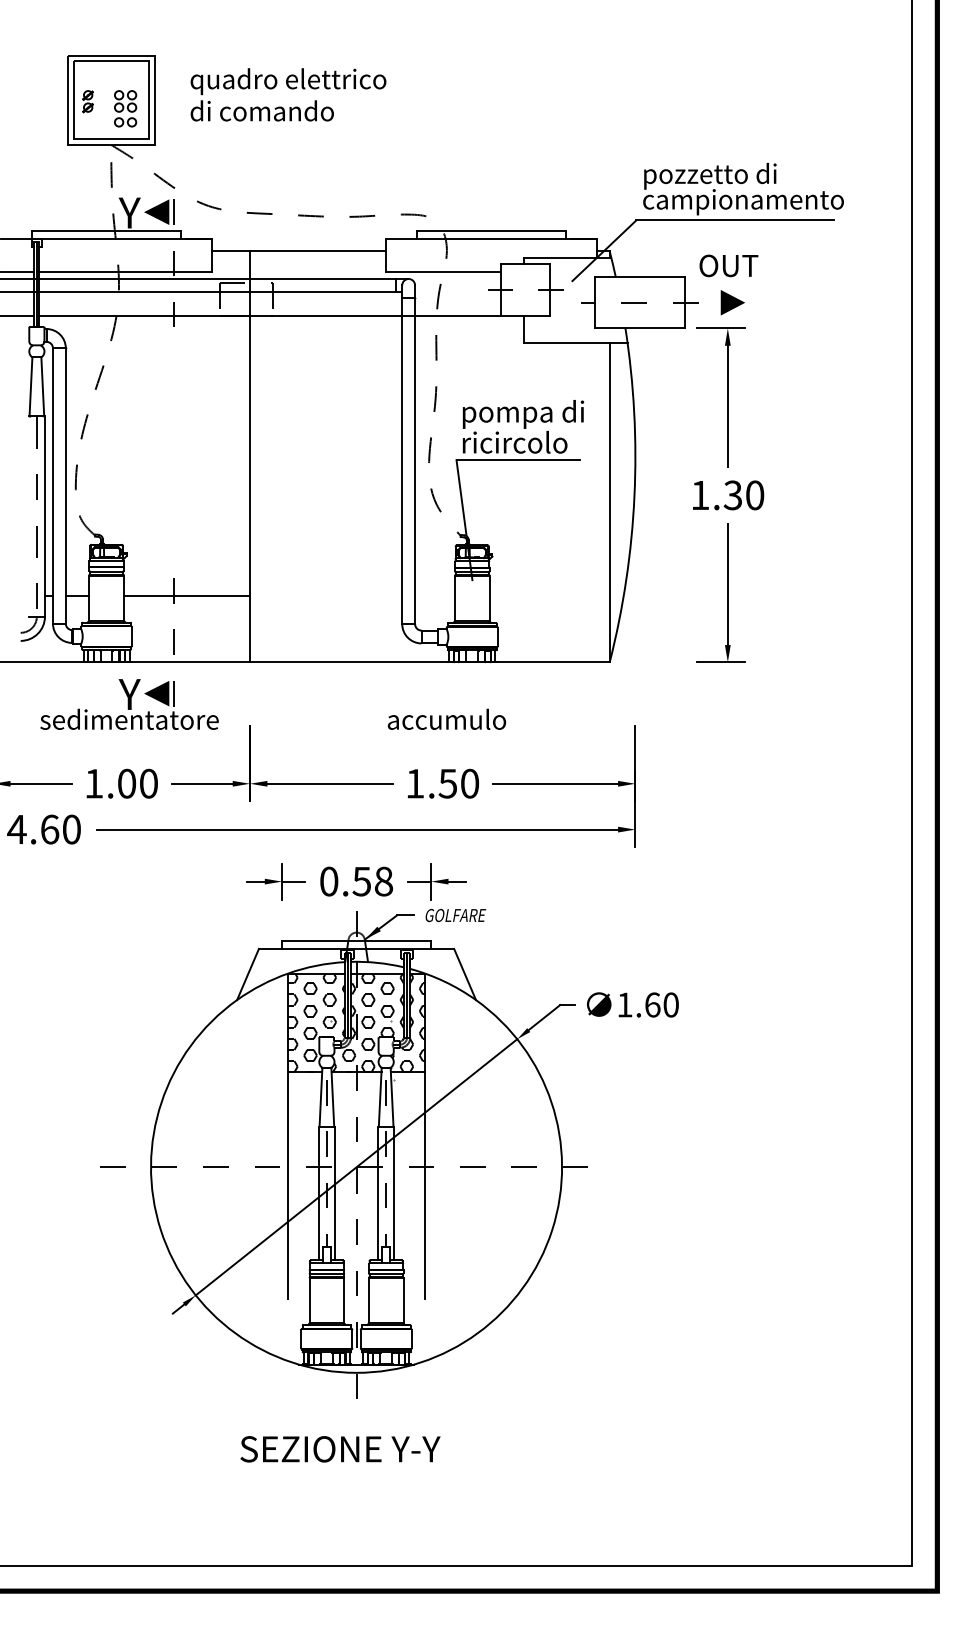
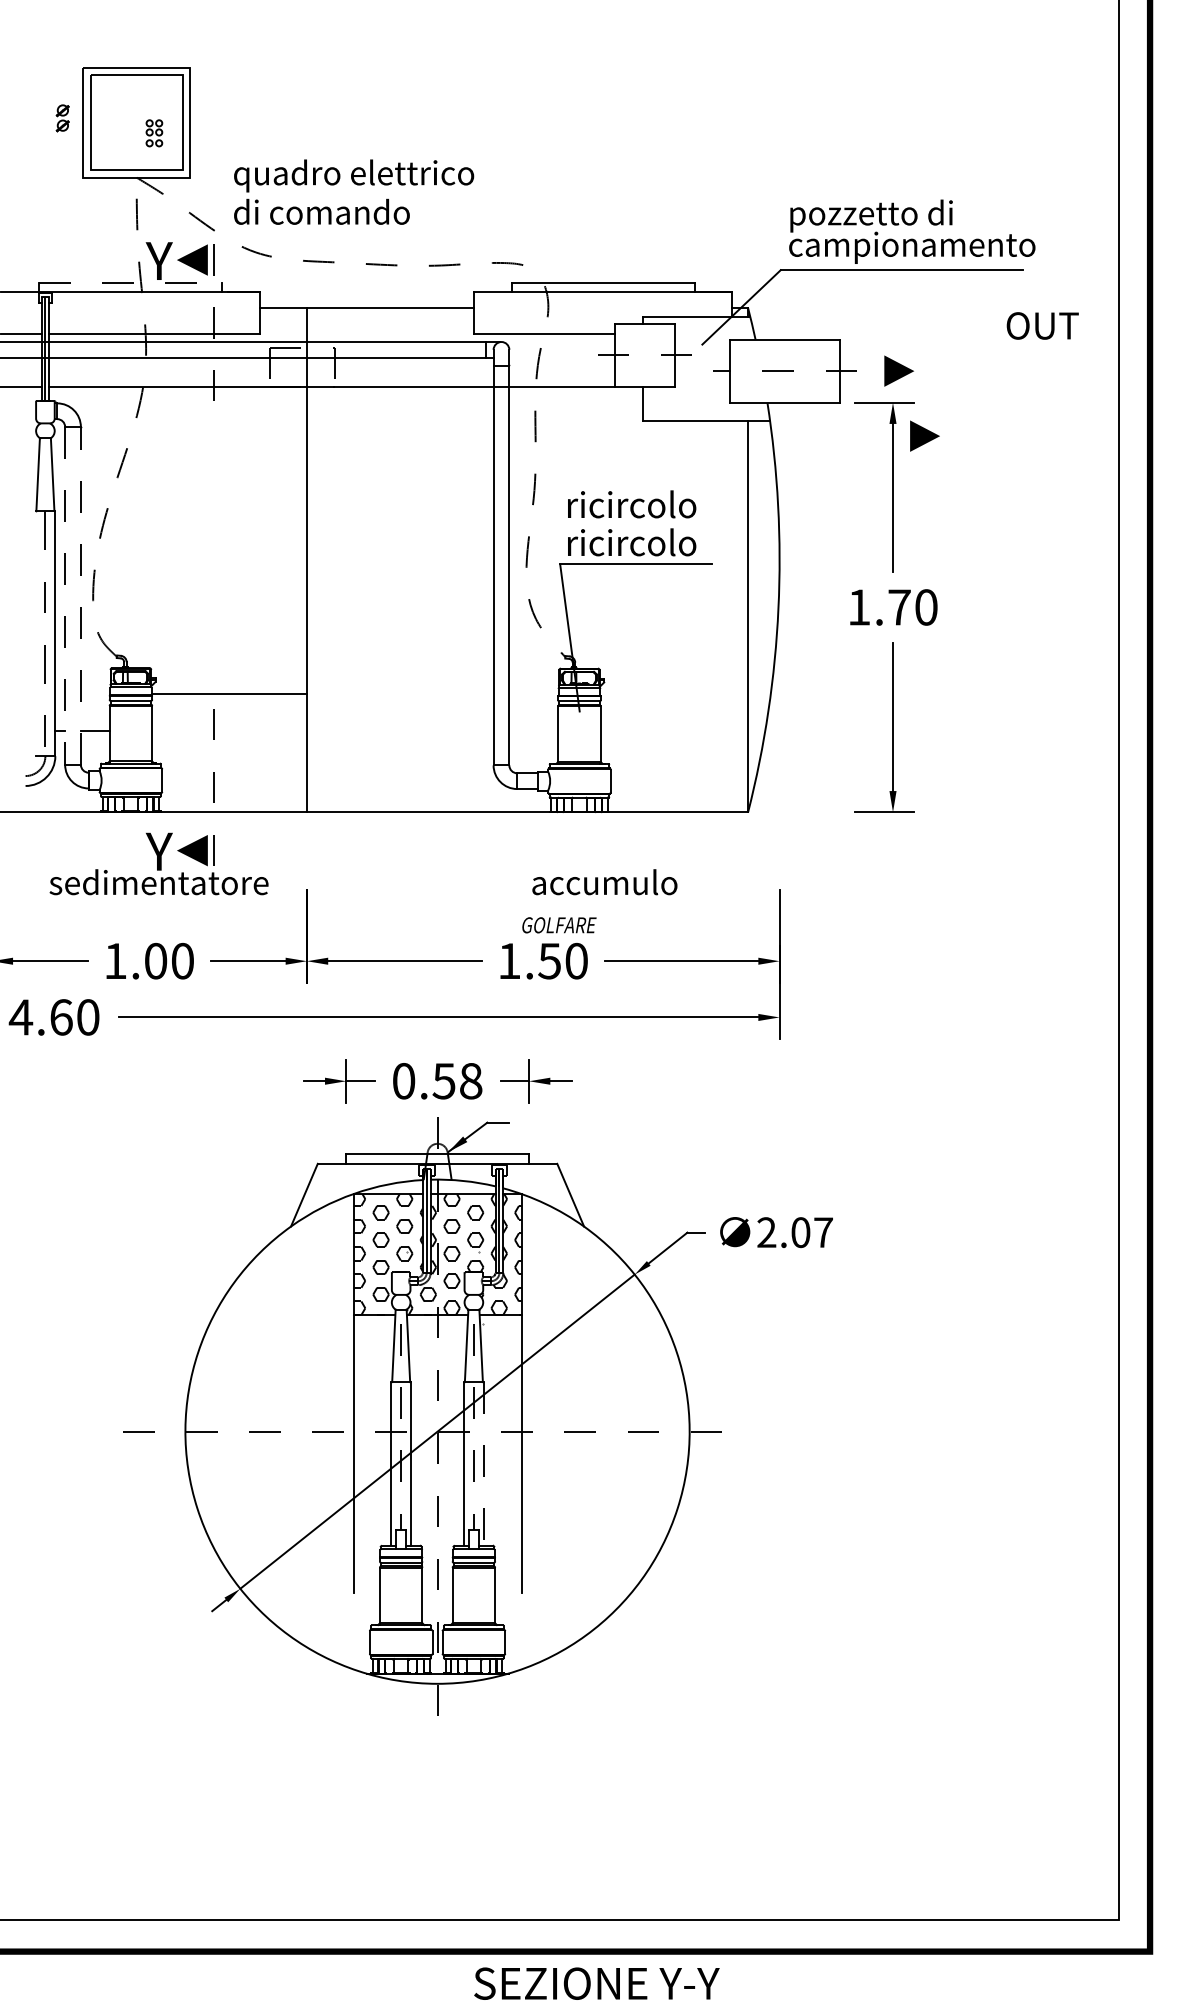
text: (288, 94) -> (354, 191), moved
part: (87, 101) -> (62, 118), moved
part: (125, 108) -> (154, 132), size x0.6
line: (106, 230) -> (130, 282), solid -> dashed
text: (728, 265) -> (1042, 325), moved
line: (753, 355) -> (924, 435), added
text: (523, 414) -> (642, 508), pompa di -> ricircolo
line: (52, 485) -> (64, 595), solid -> dashed
line: (65, 485) -> (80, 595), solid -> dashed
text: (732, 495) -> (898, 607), 1.30 -> 1.70
line: (186, 595) -> (228, 693), moved
text: (446, 718) -> (604, 881), moved
text: (455, 915) -> (558, 925), moved
text: (647, 1004) -> (794, 1231), 1.60 -> 2.07
line: (394, 1193) -> (484, 1463), solid -> dashed
text: (340, 1449) -> (596, 1983), moved

